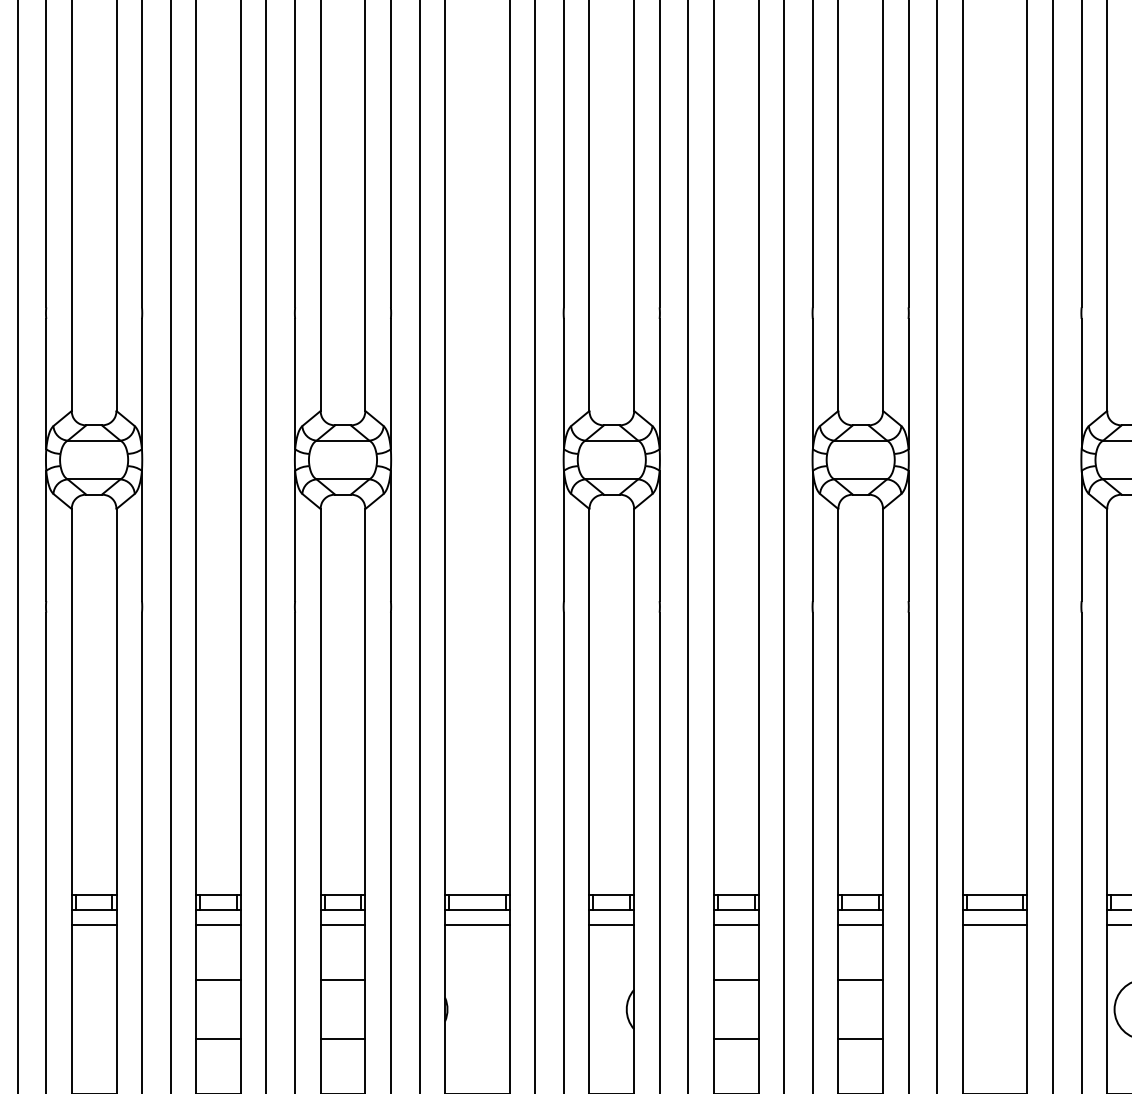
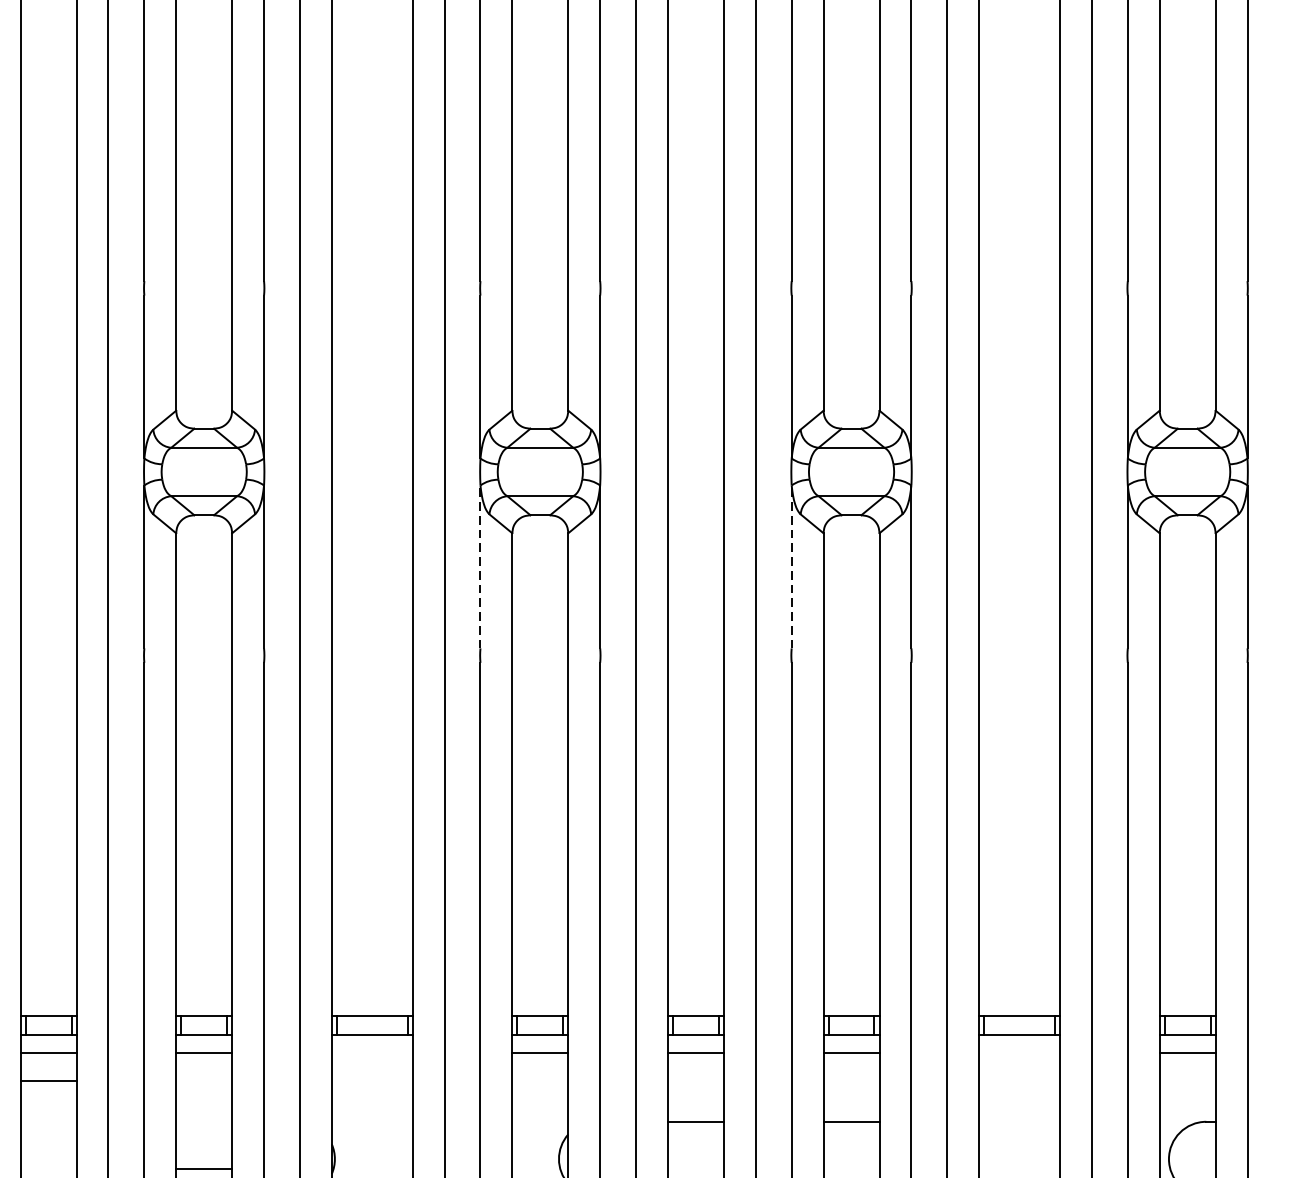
line: (563, 535) -> (479, 566), solid -> dashed
line: (812, 535) -> (791, 566), solid -> dashed
line: (477, 924) -> (372, 1052), removed
line: (994, 924) -> (1018, 1052), removed
line: (218, 979) -> (48, 1080), moved
line: (342, 979) -> (203, 1169), moved

